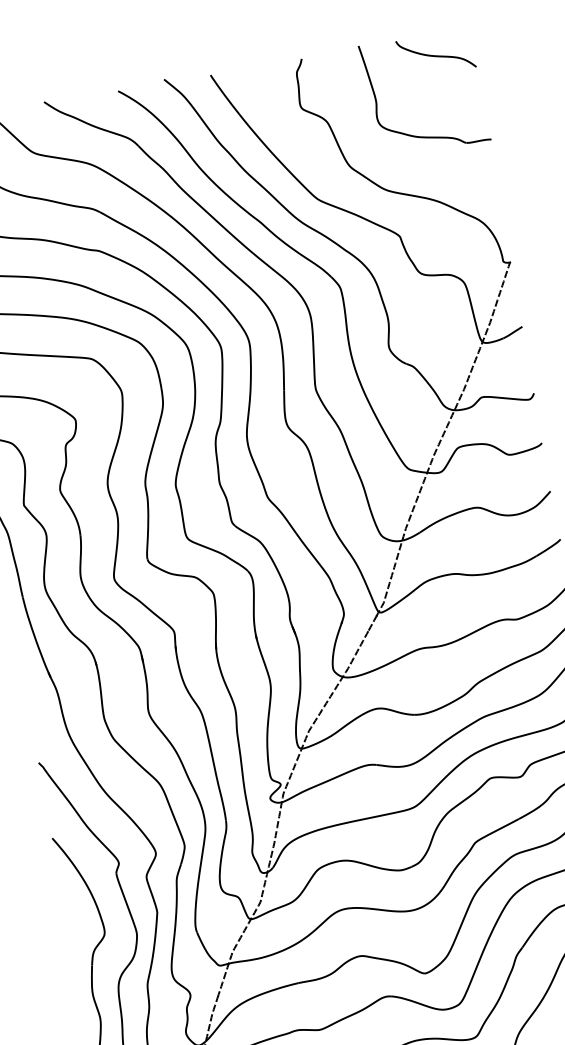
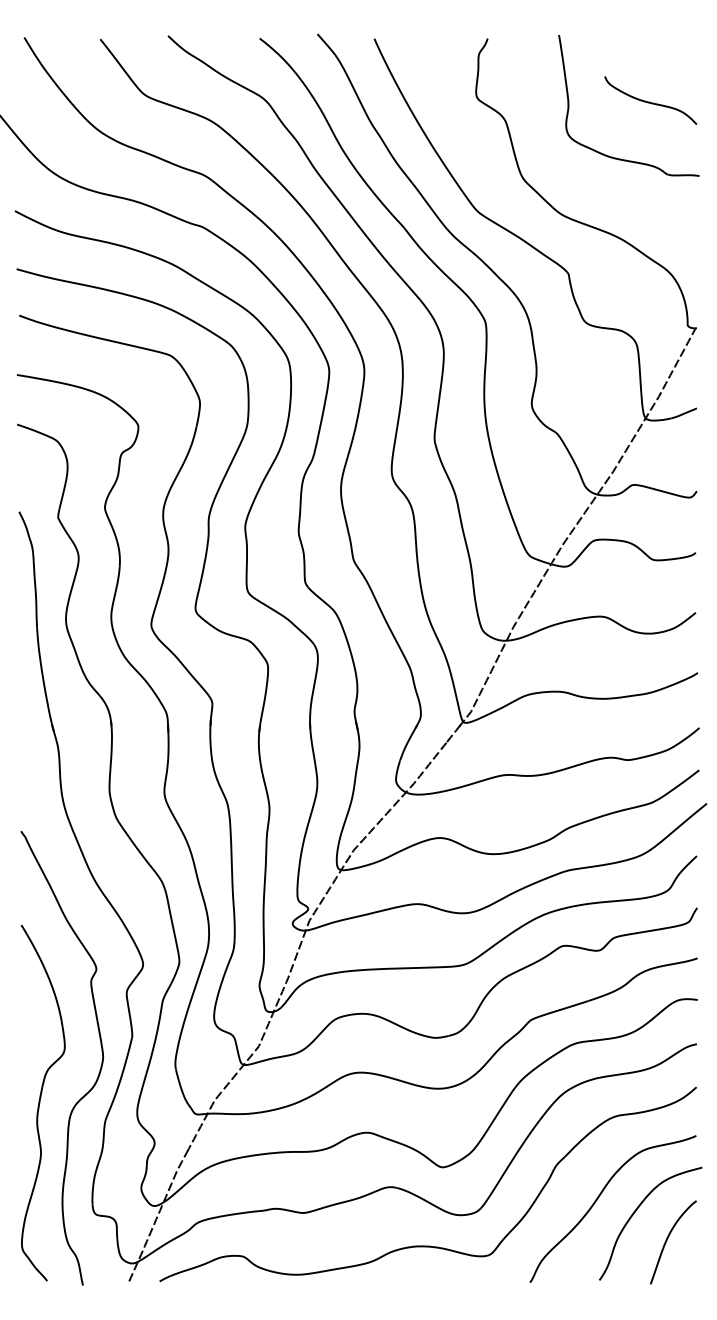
curve: (435, 55) -> (649, 101), moved

